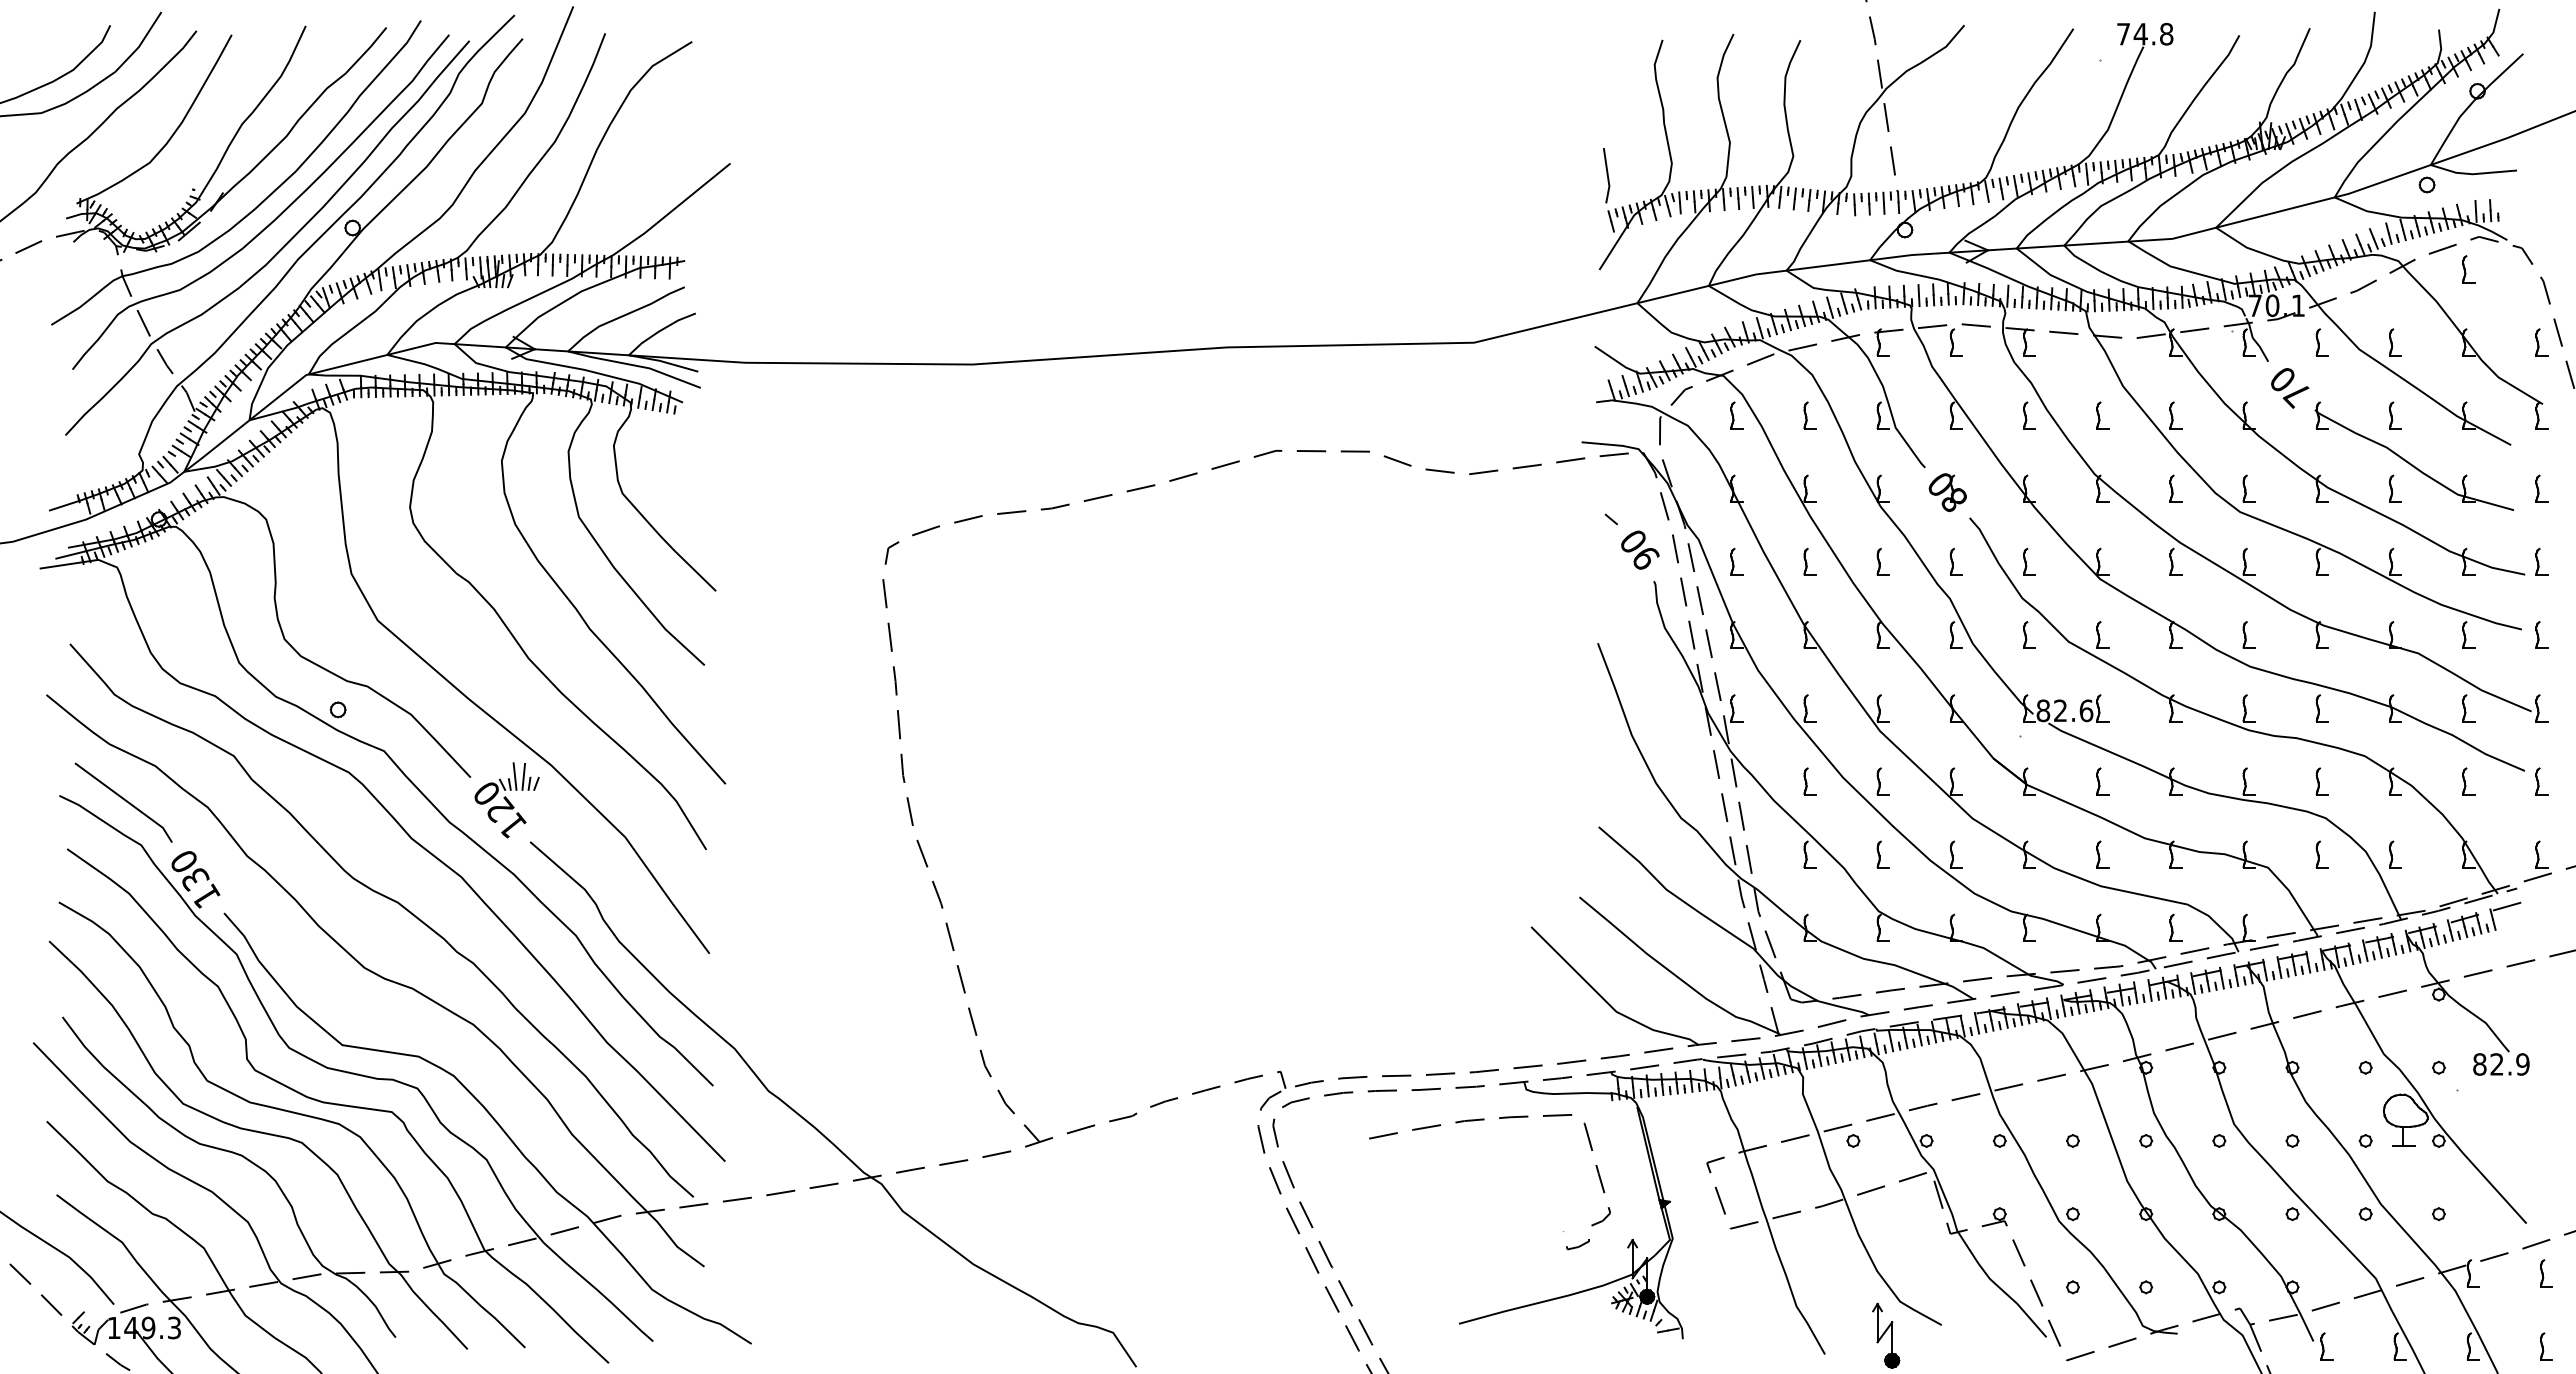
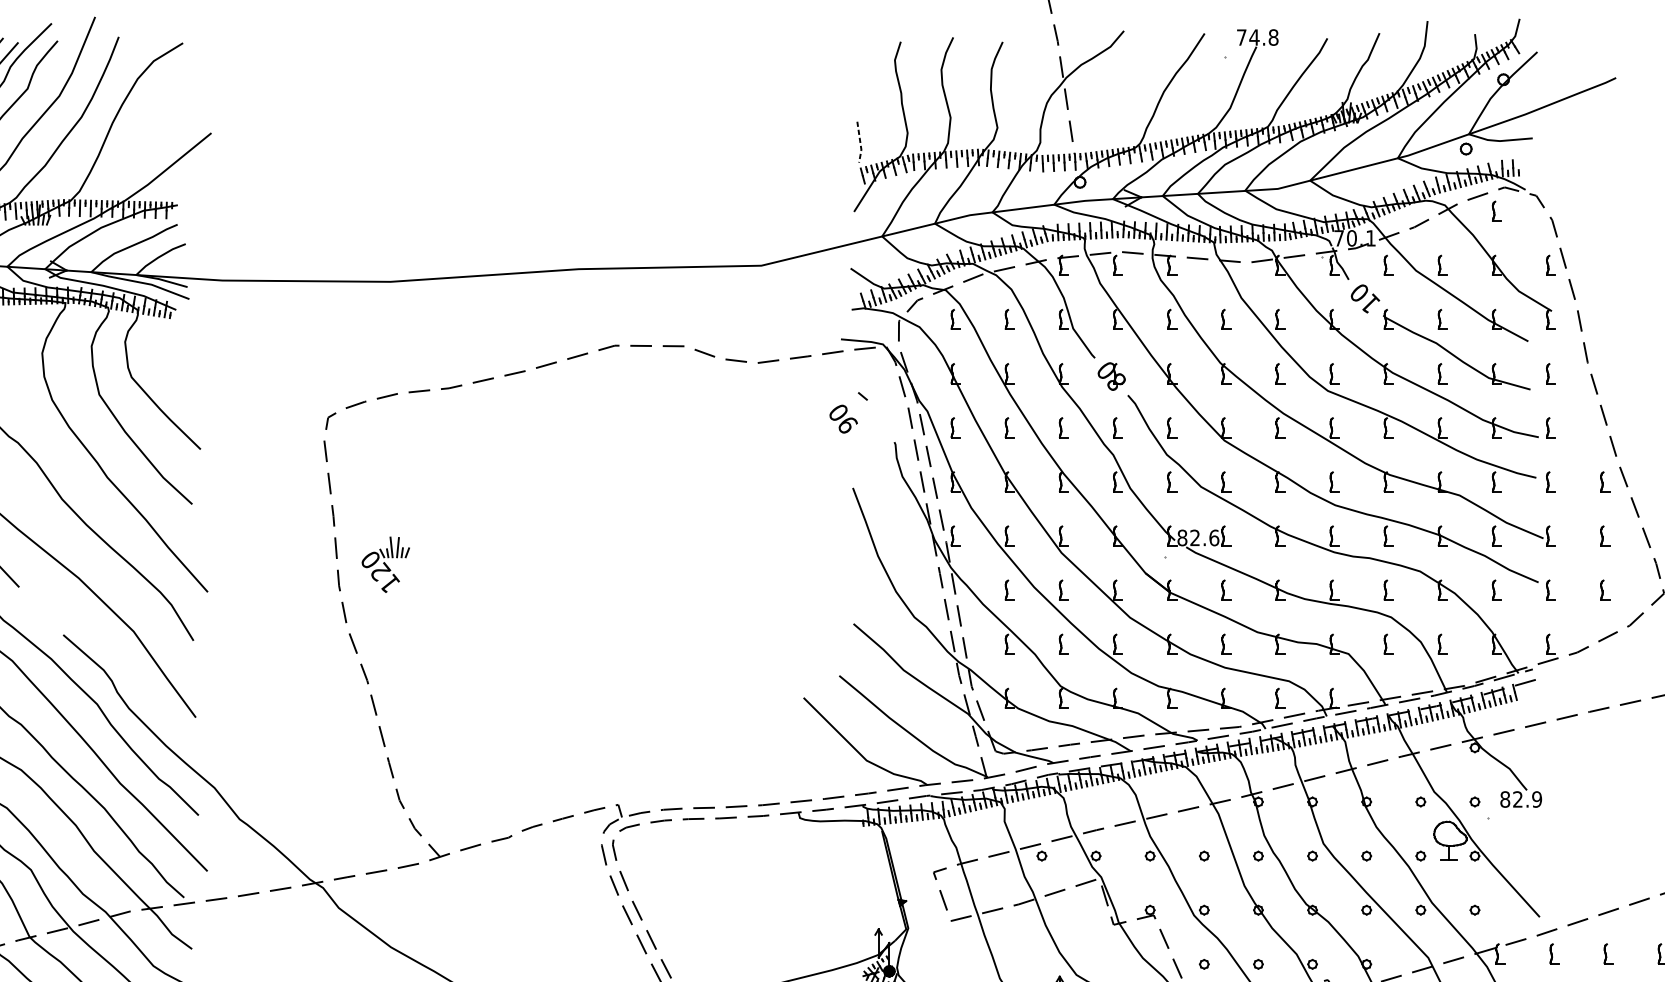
line: (1607, 176) -> (860, 142), solid -> dashed
text: (2296, 394) -> (1369, 304), 70 -> 10
text: (1640, 549) -> (843, 418), moved
part: (506, 800) -> (385, 565), moved
curve: (1484, 1120) -> (769, 840), removed

